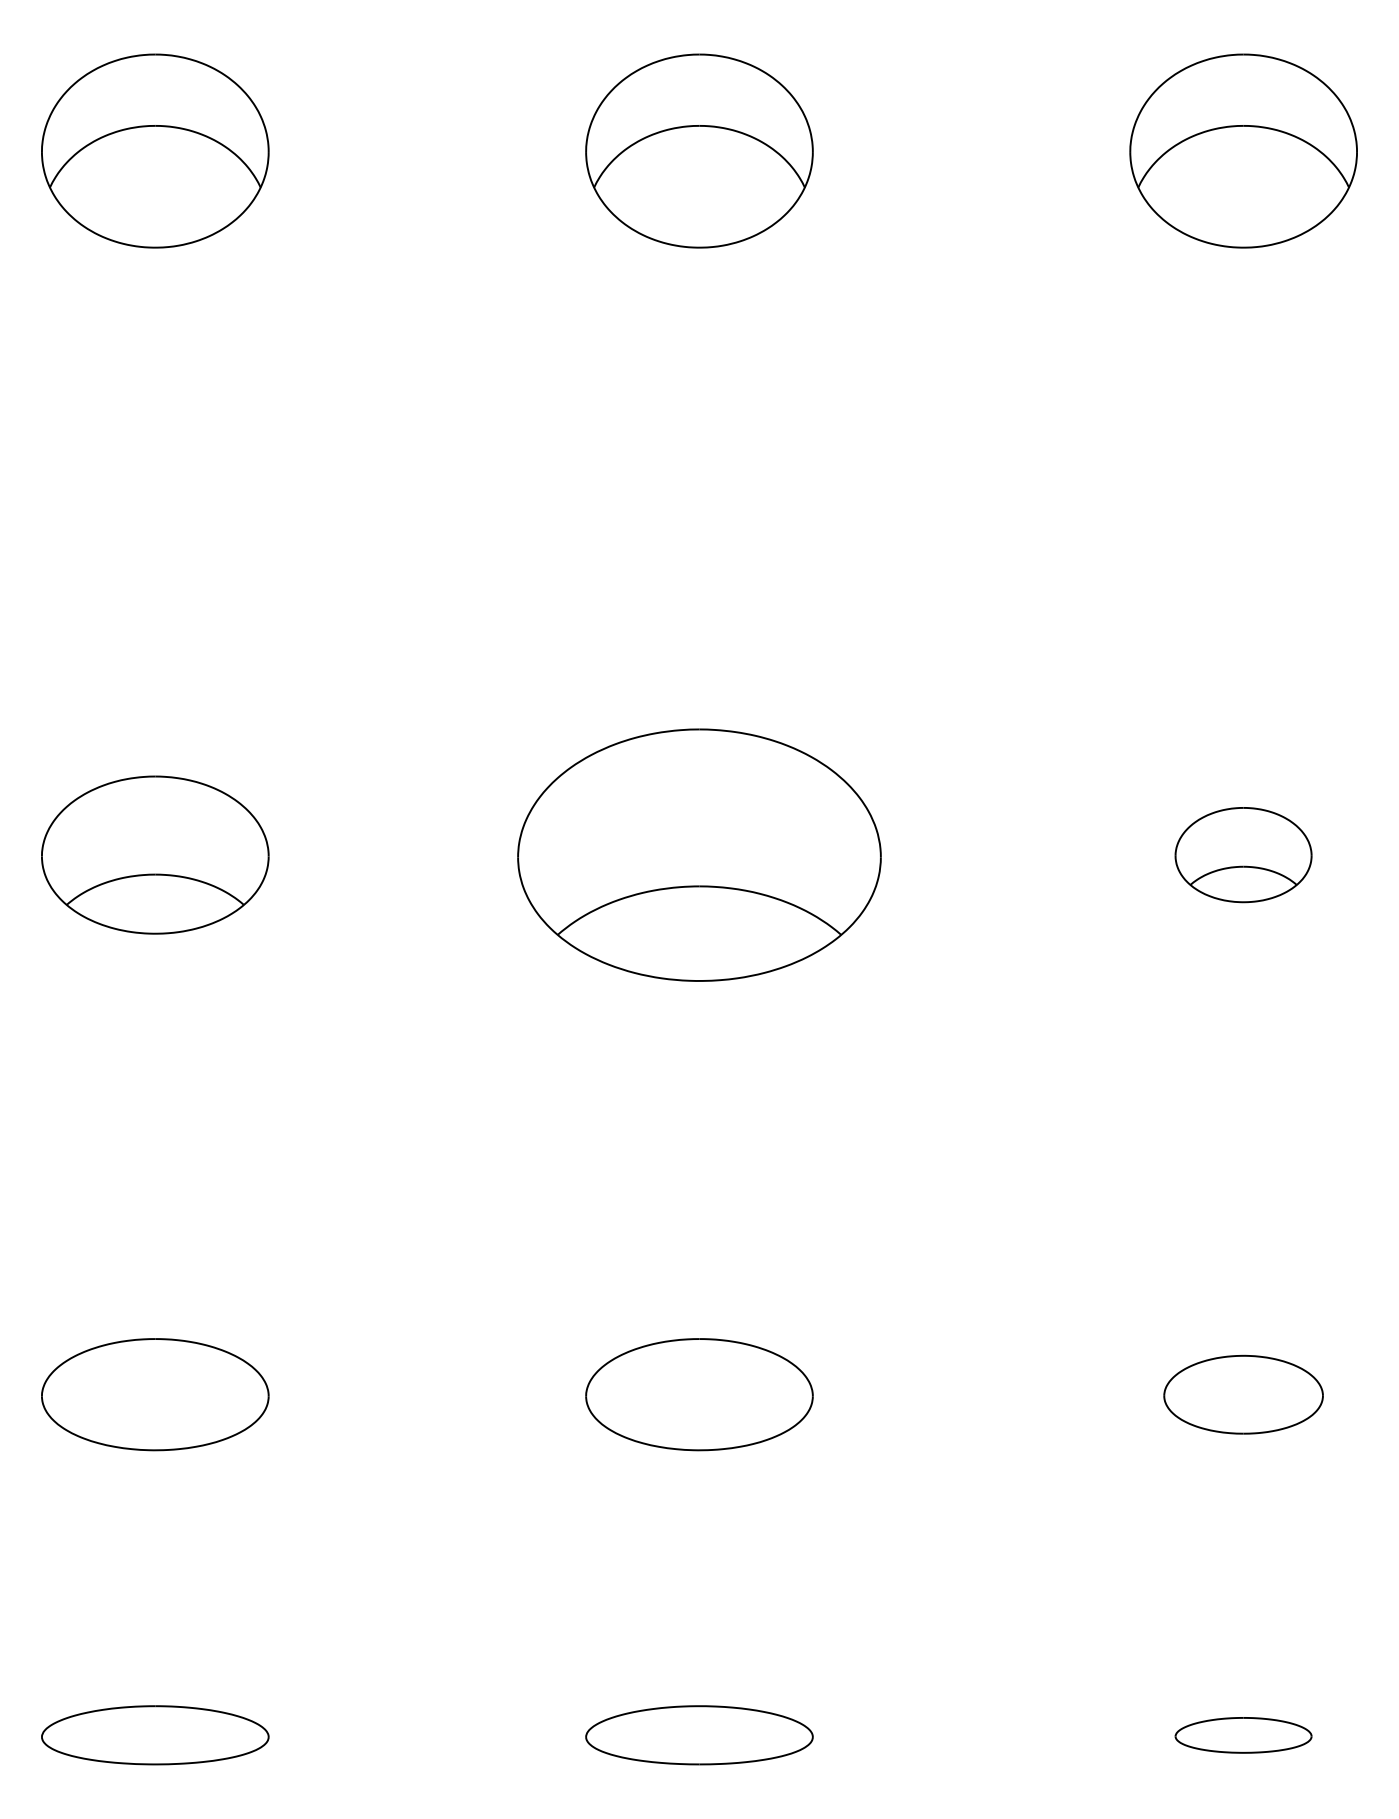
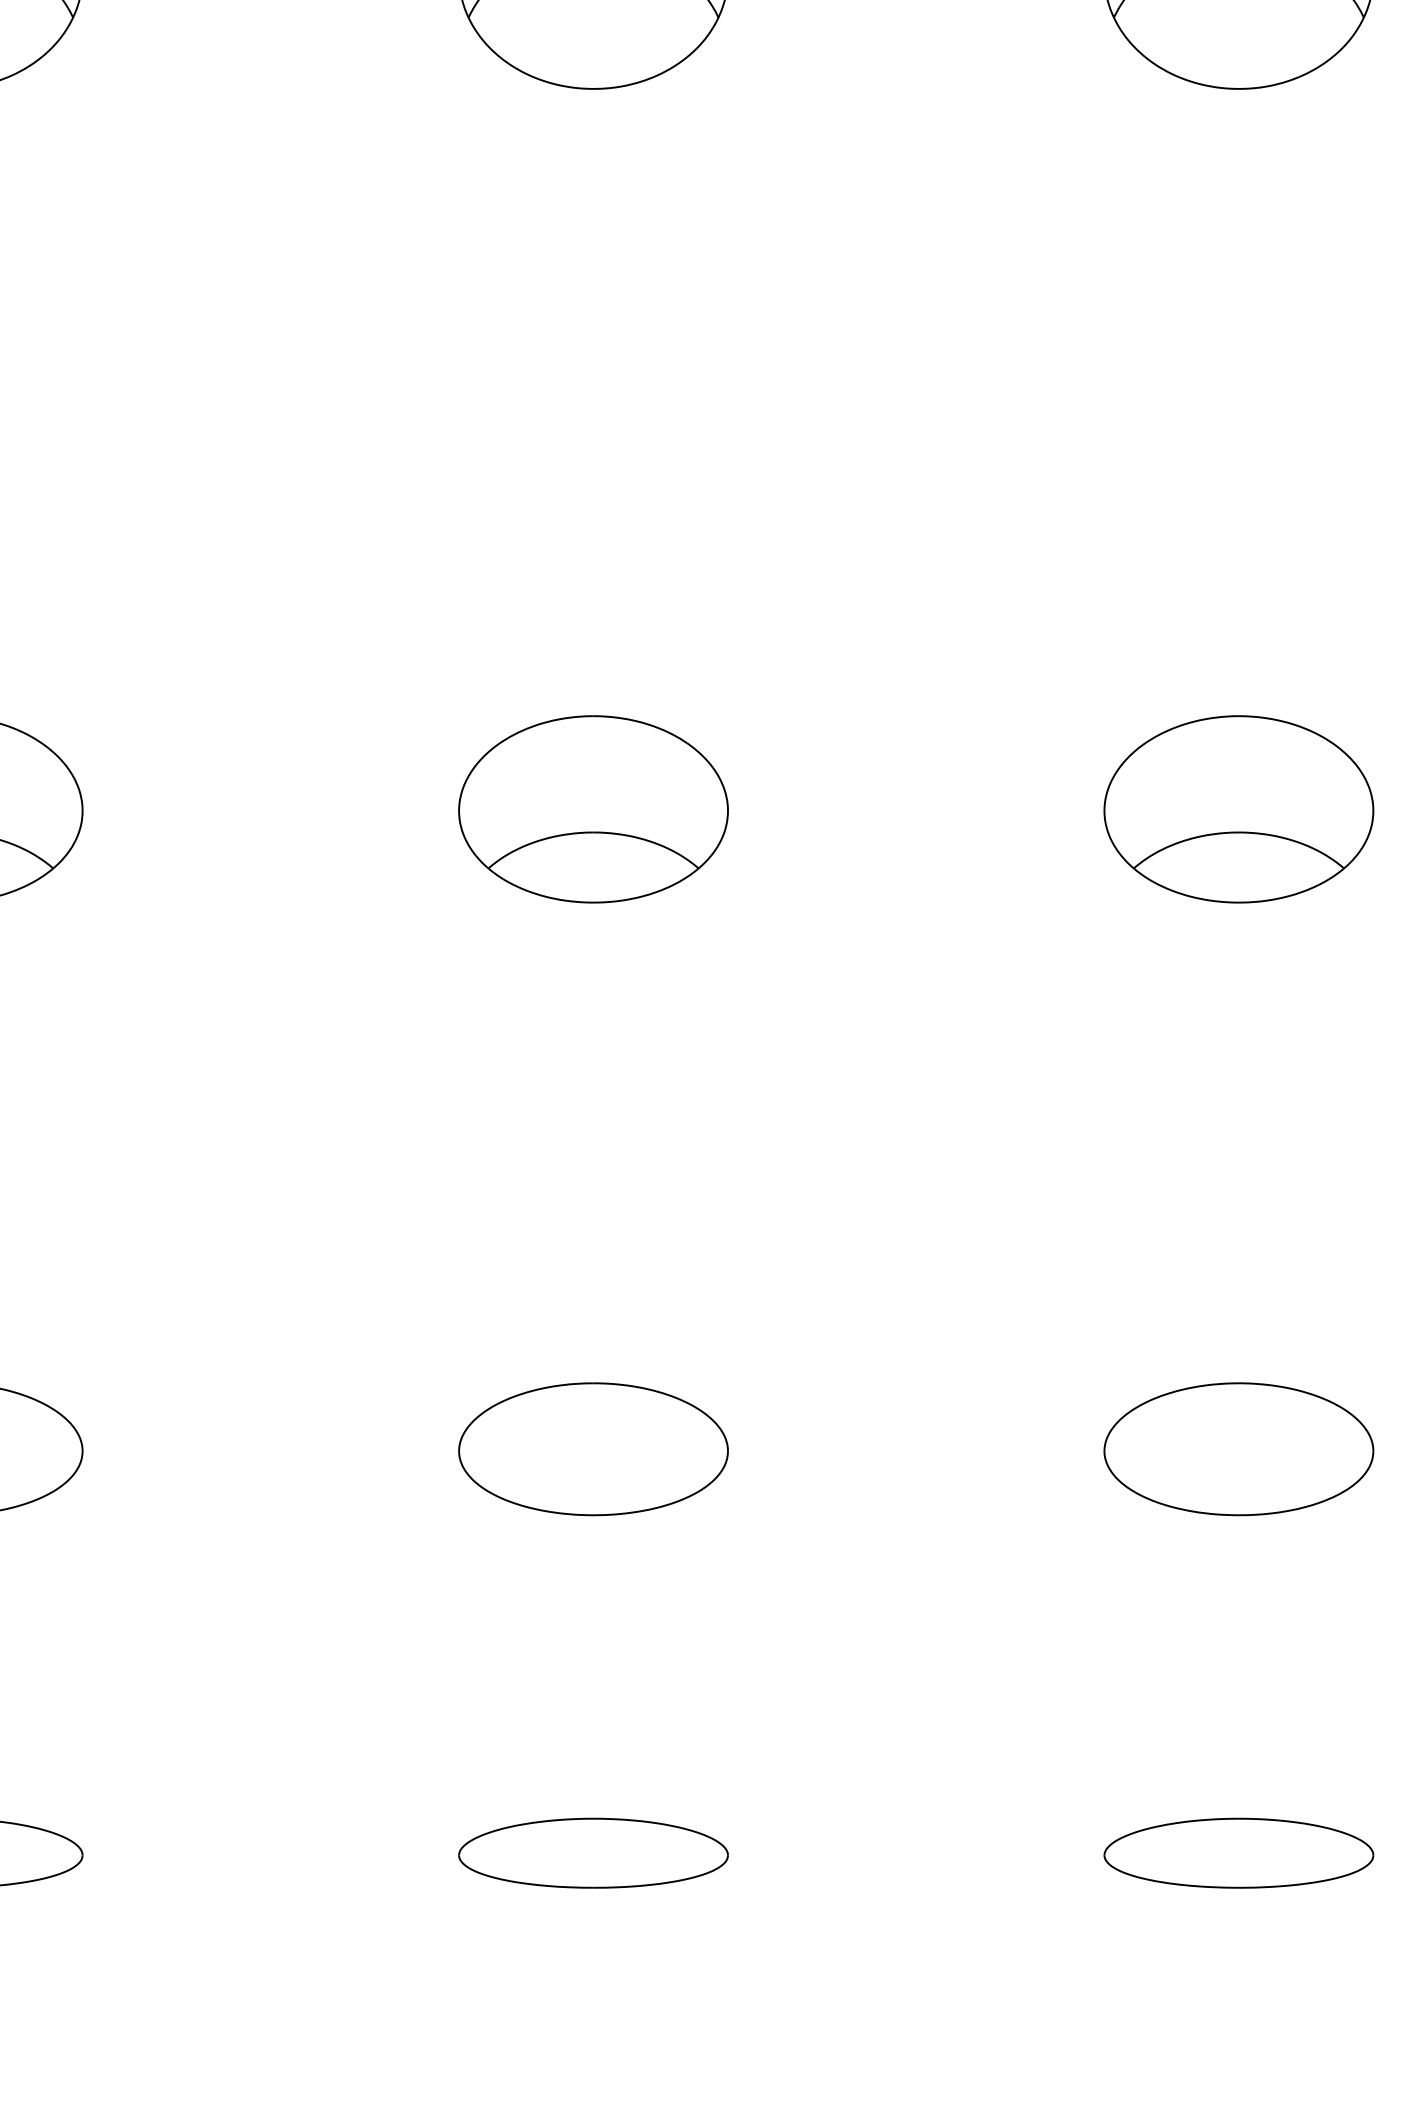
part: (699, 854) -> (593, 808), size x0.62
part: (1243, 854) -> (1238, 808), size x1.67
part: (1243, 1394) -> (1238, 1449), size x1.43
part: (1243, 1735) -> (1238, 1853), size x1.67

